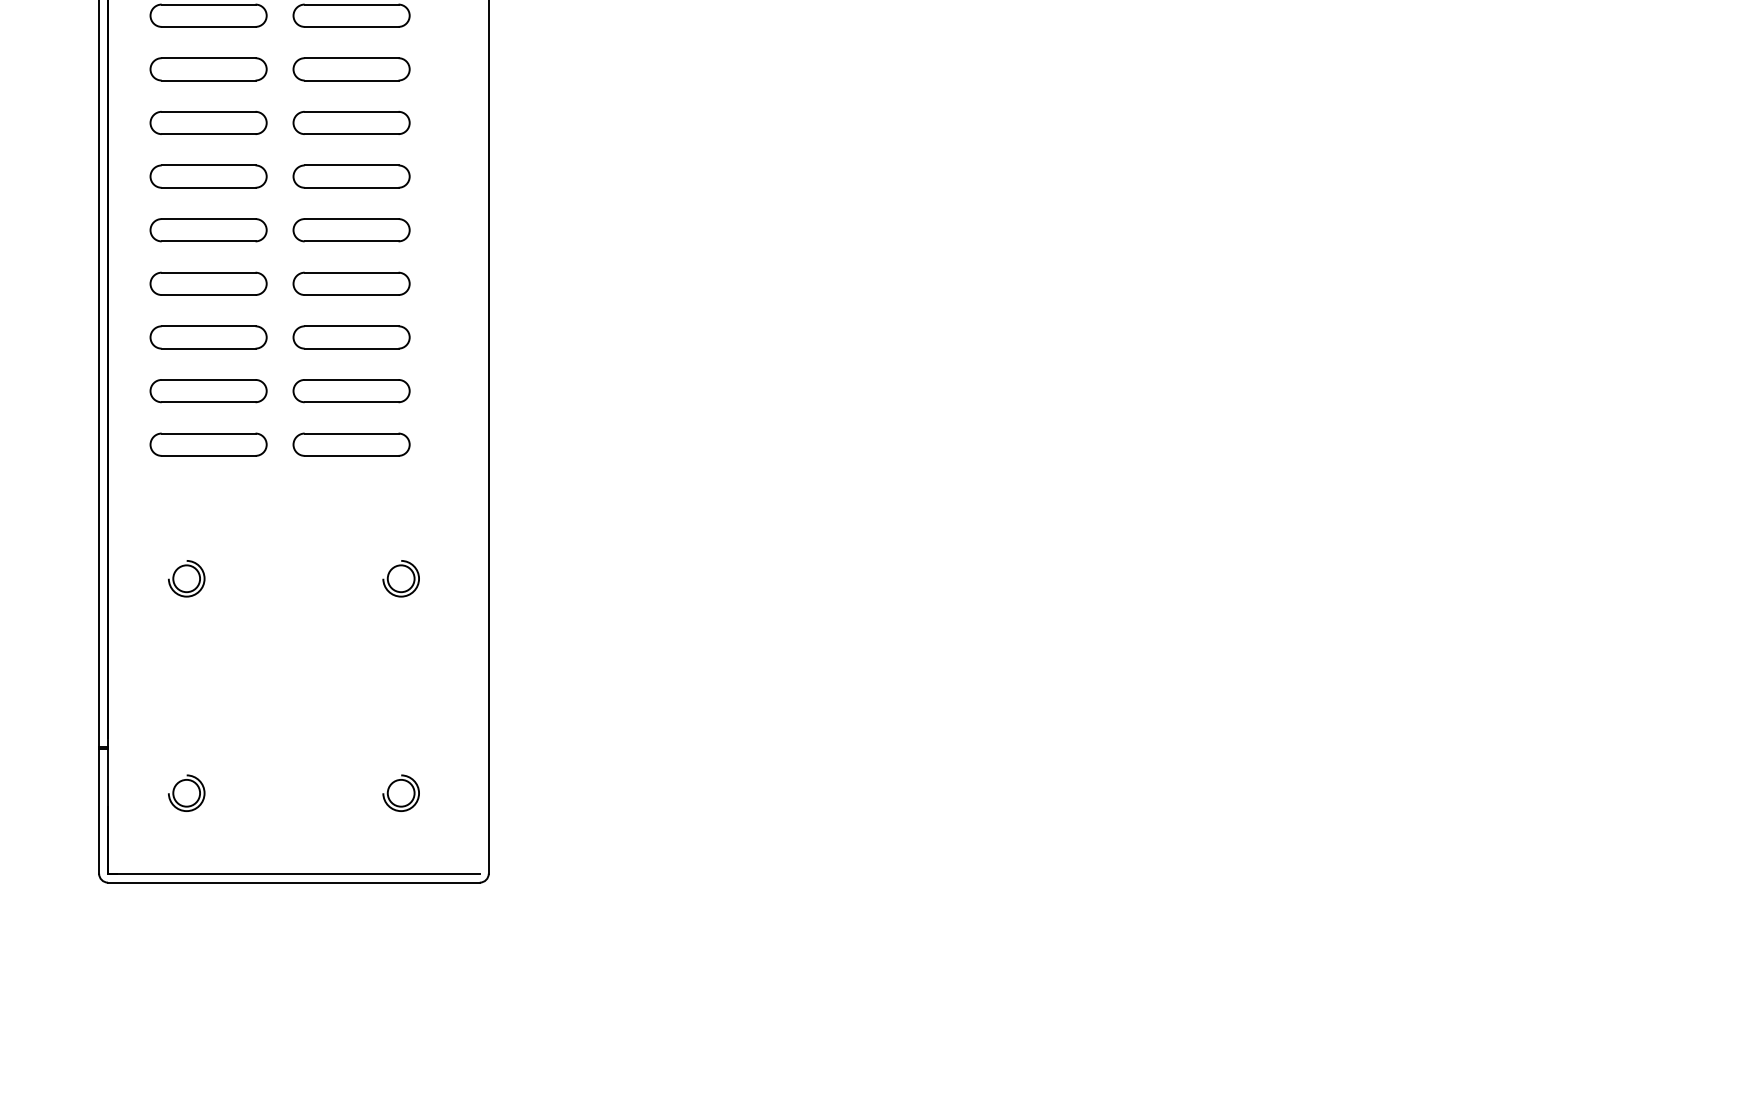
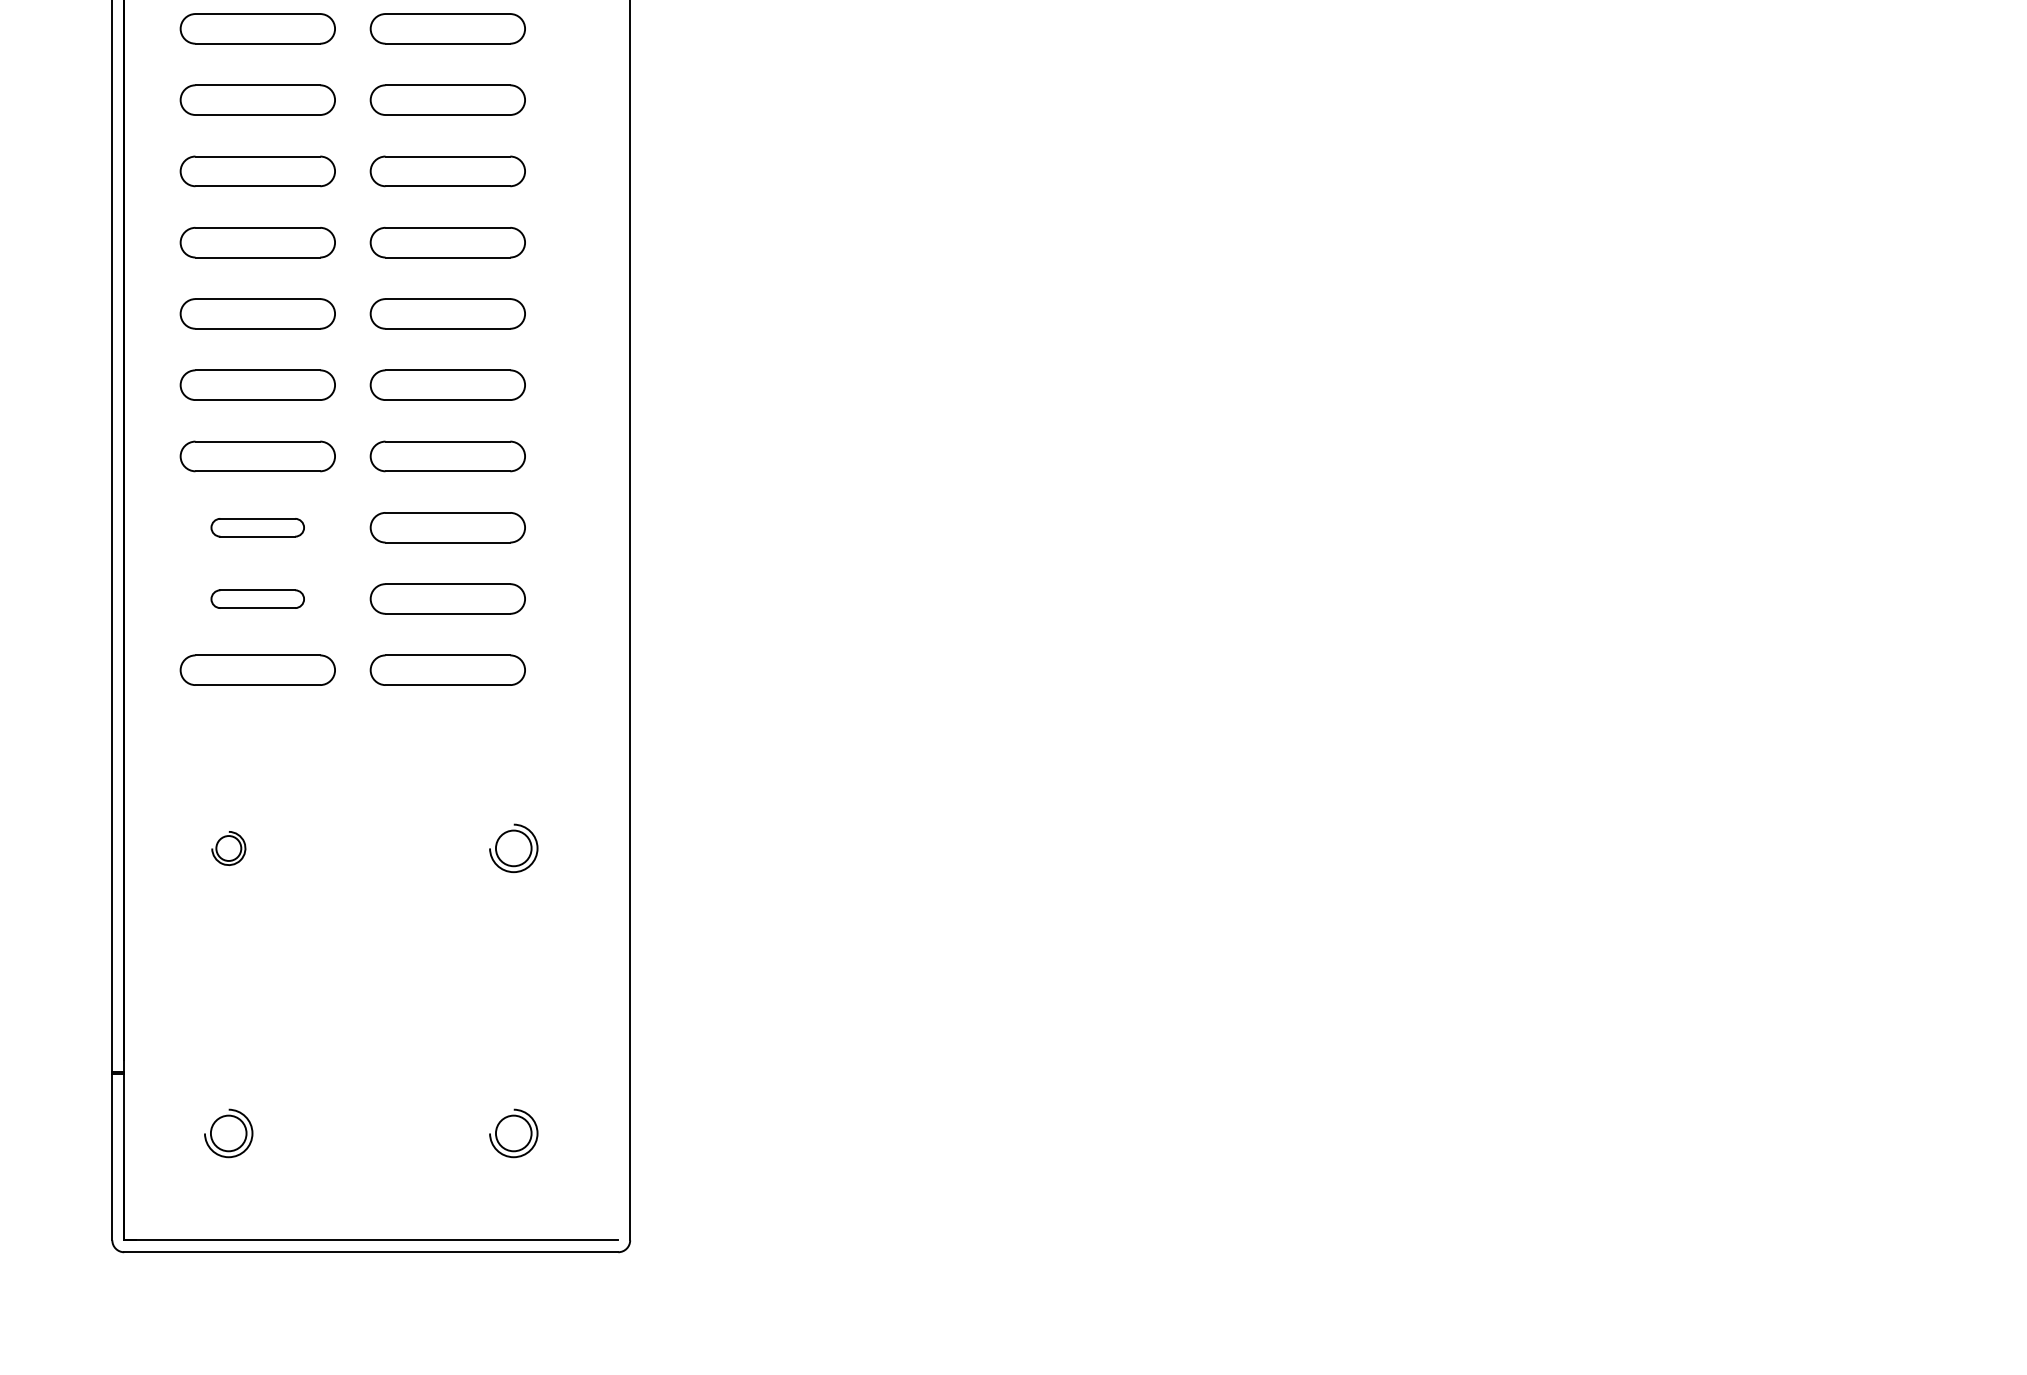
part: (208, 337) -> (257, 527), size x0.6
part: (208, 391) -> (257, 599), size x0.6
part: (186, 578) -> (228, 848), size x0.7

